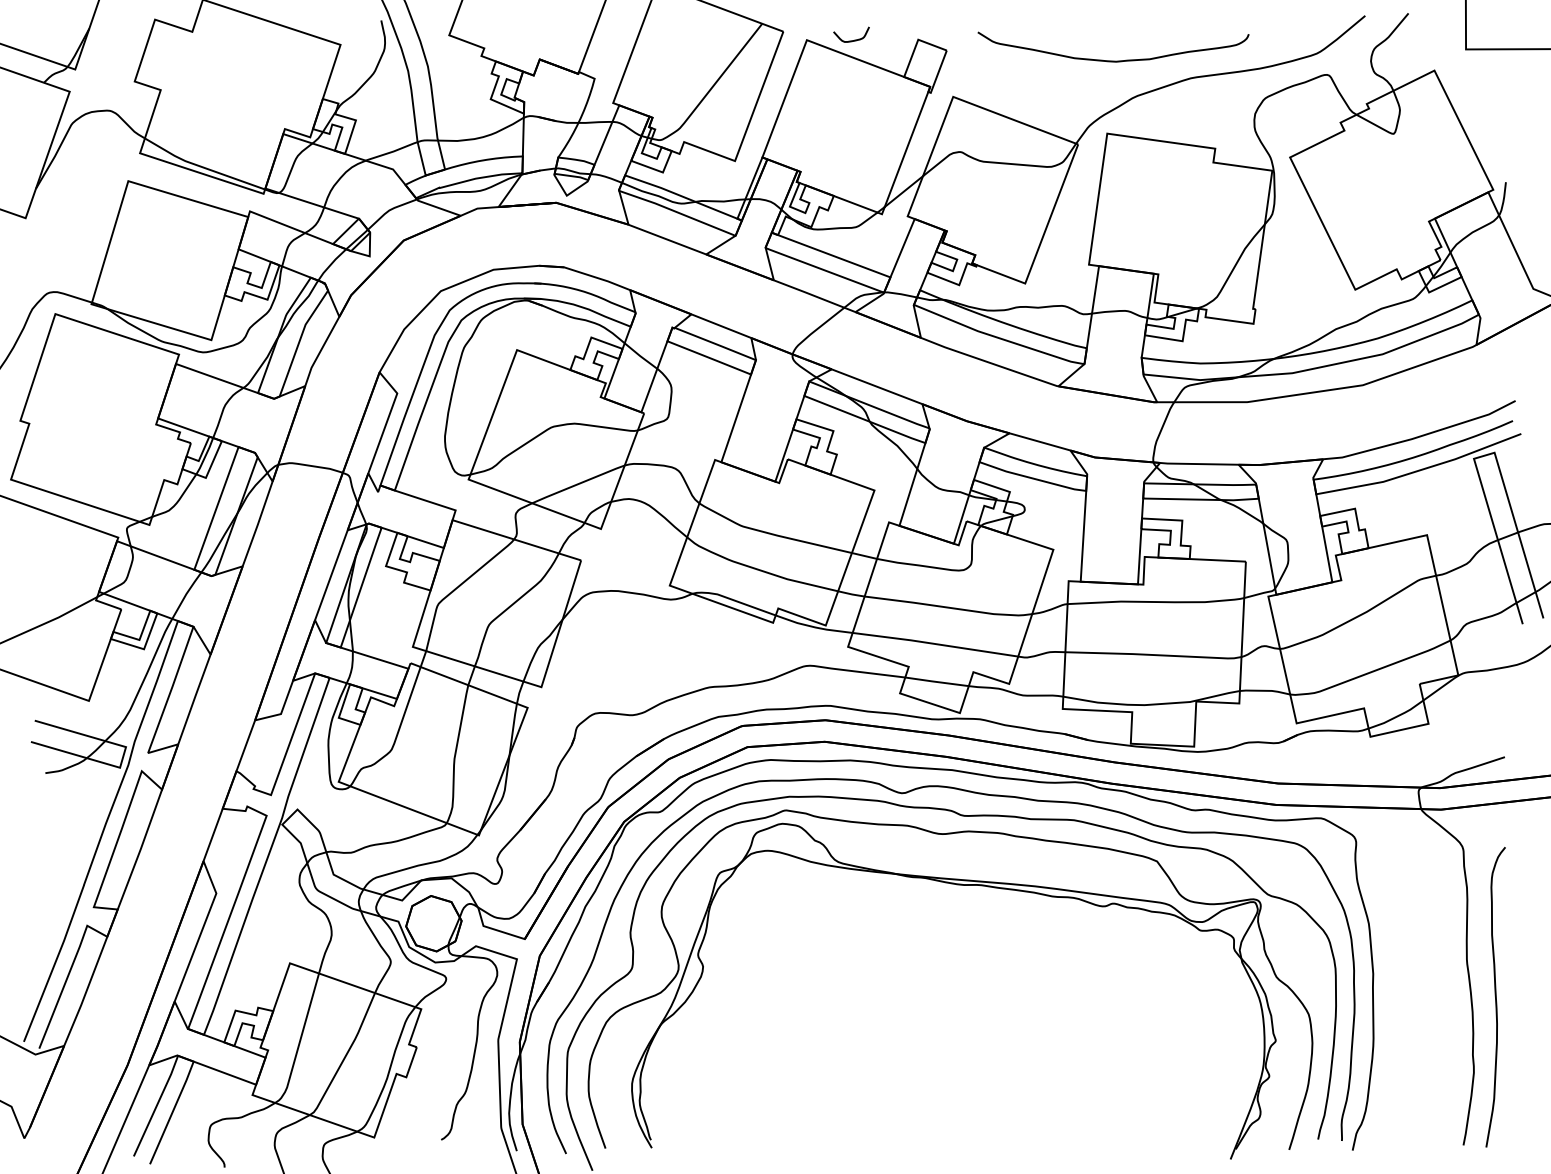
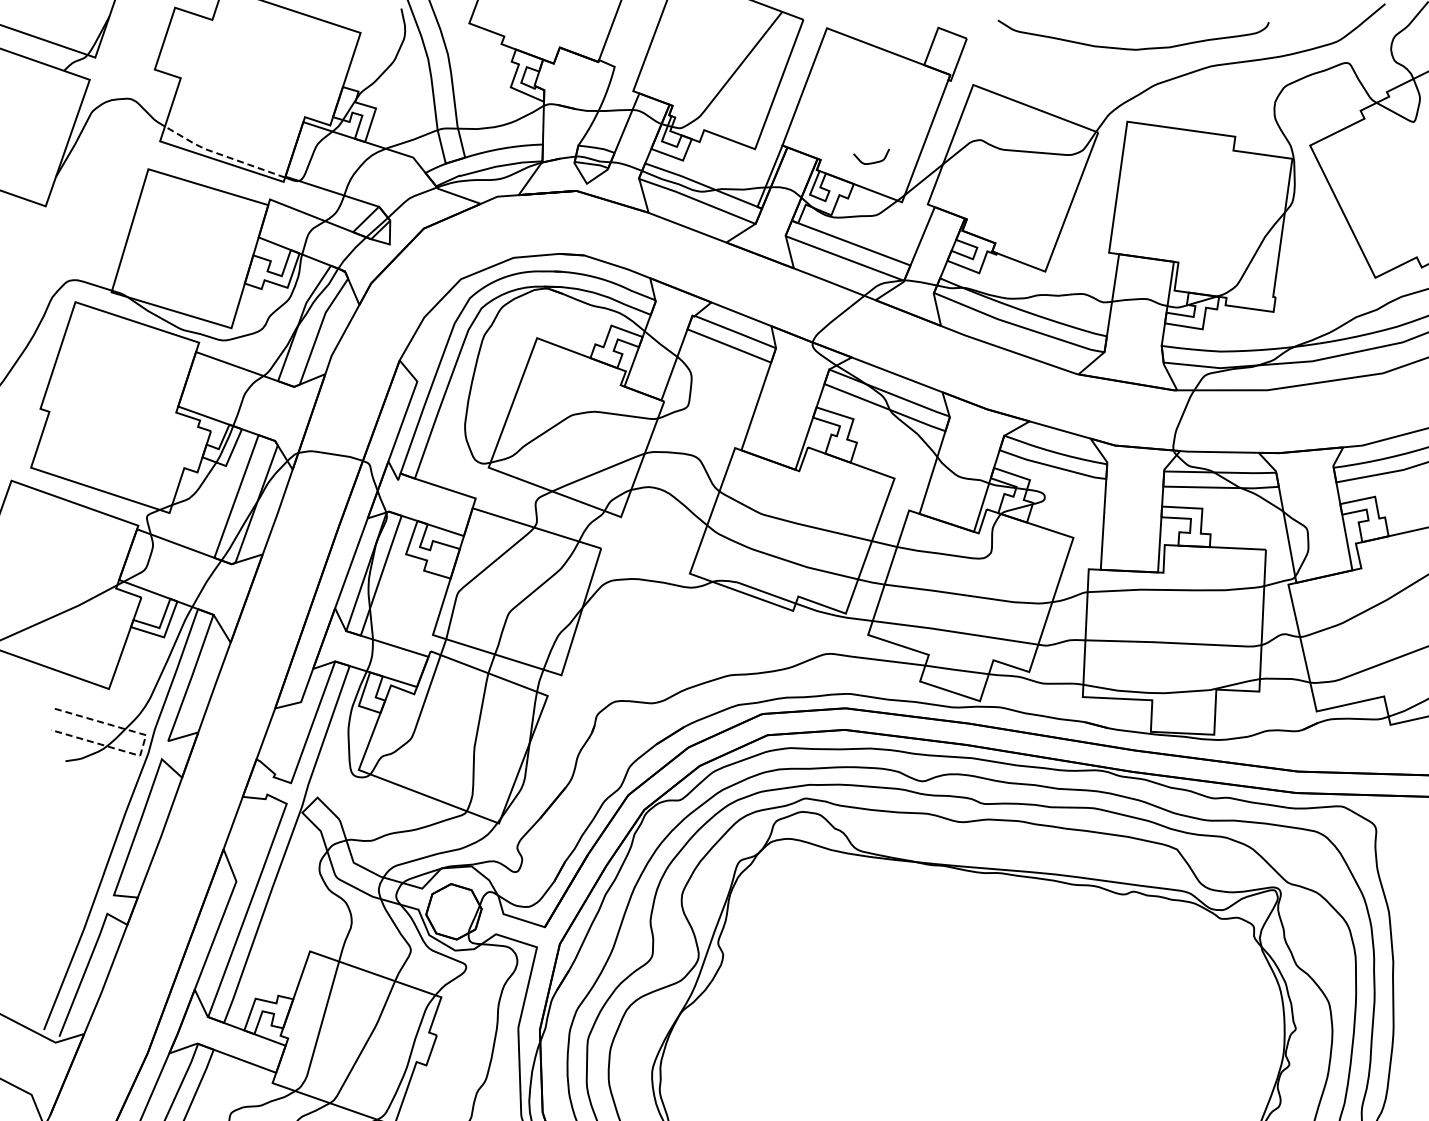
curve: (854, 39) -> (874, 161), moved
line: (202, 167) -> (222, 155), solid -> dashed
line: (123, 756) -> (143, 744), solid -> dashed

